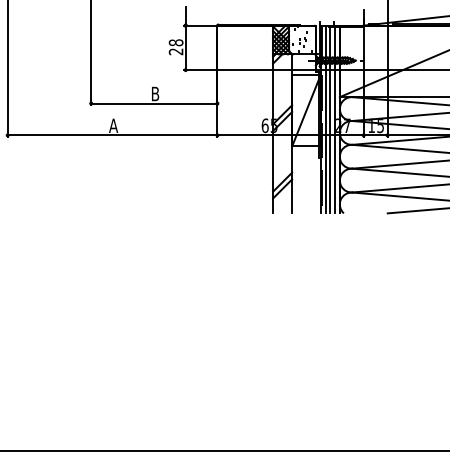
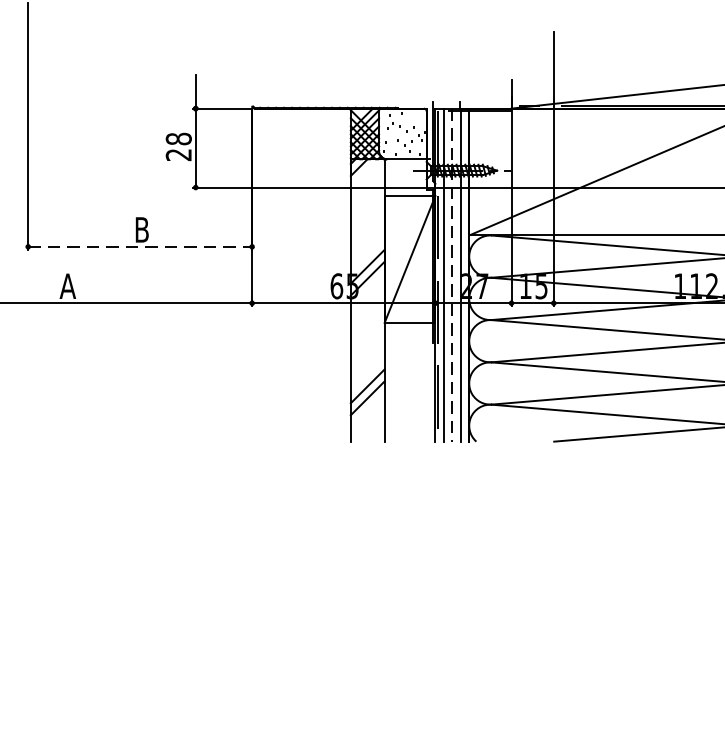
line: (154, 103) -> (140, 246), solid -> dashed
line: (330, 119) -> (452, 275), solid -> dashed

